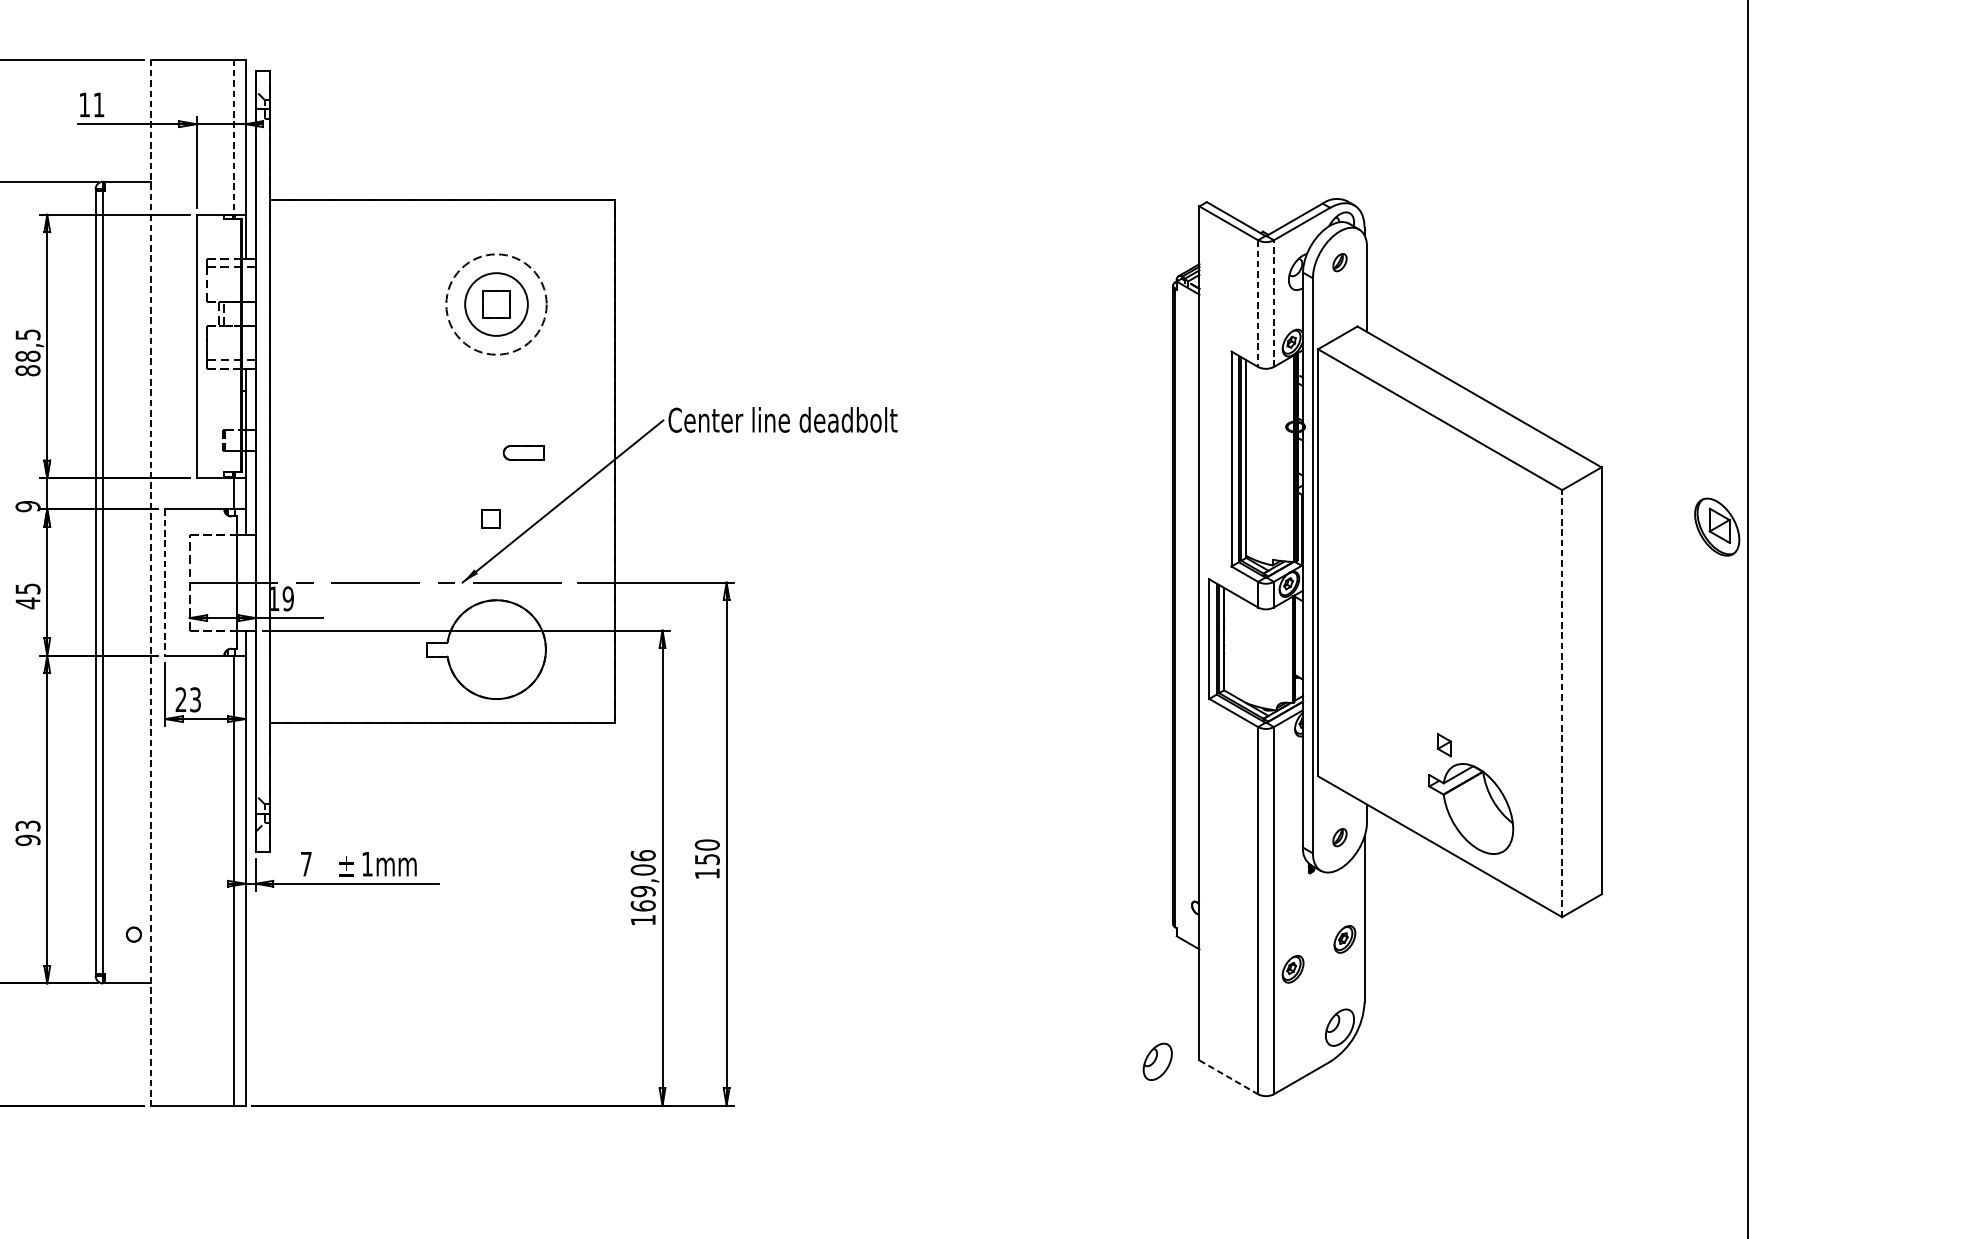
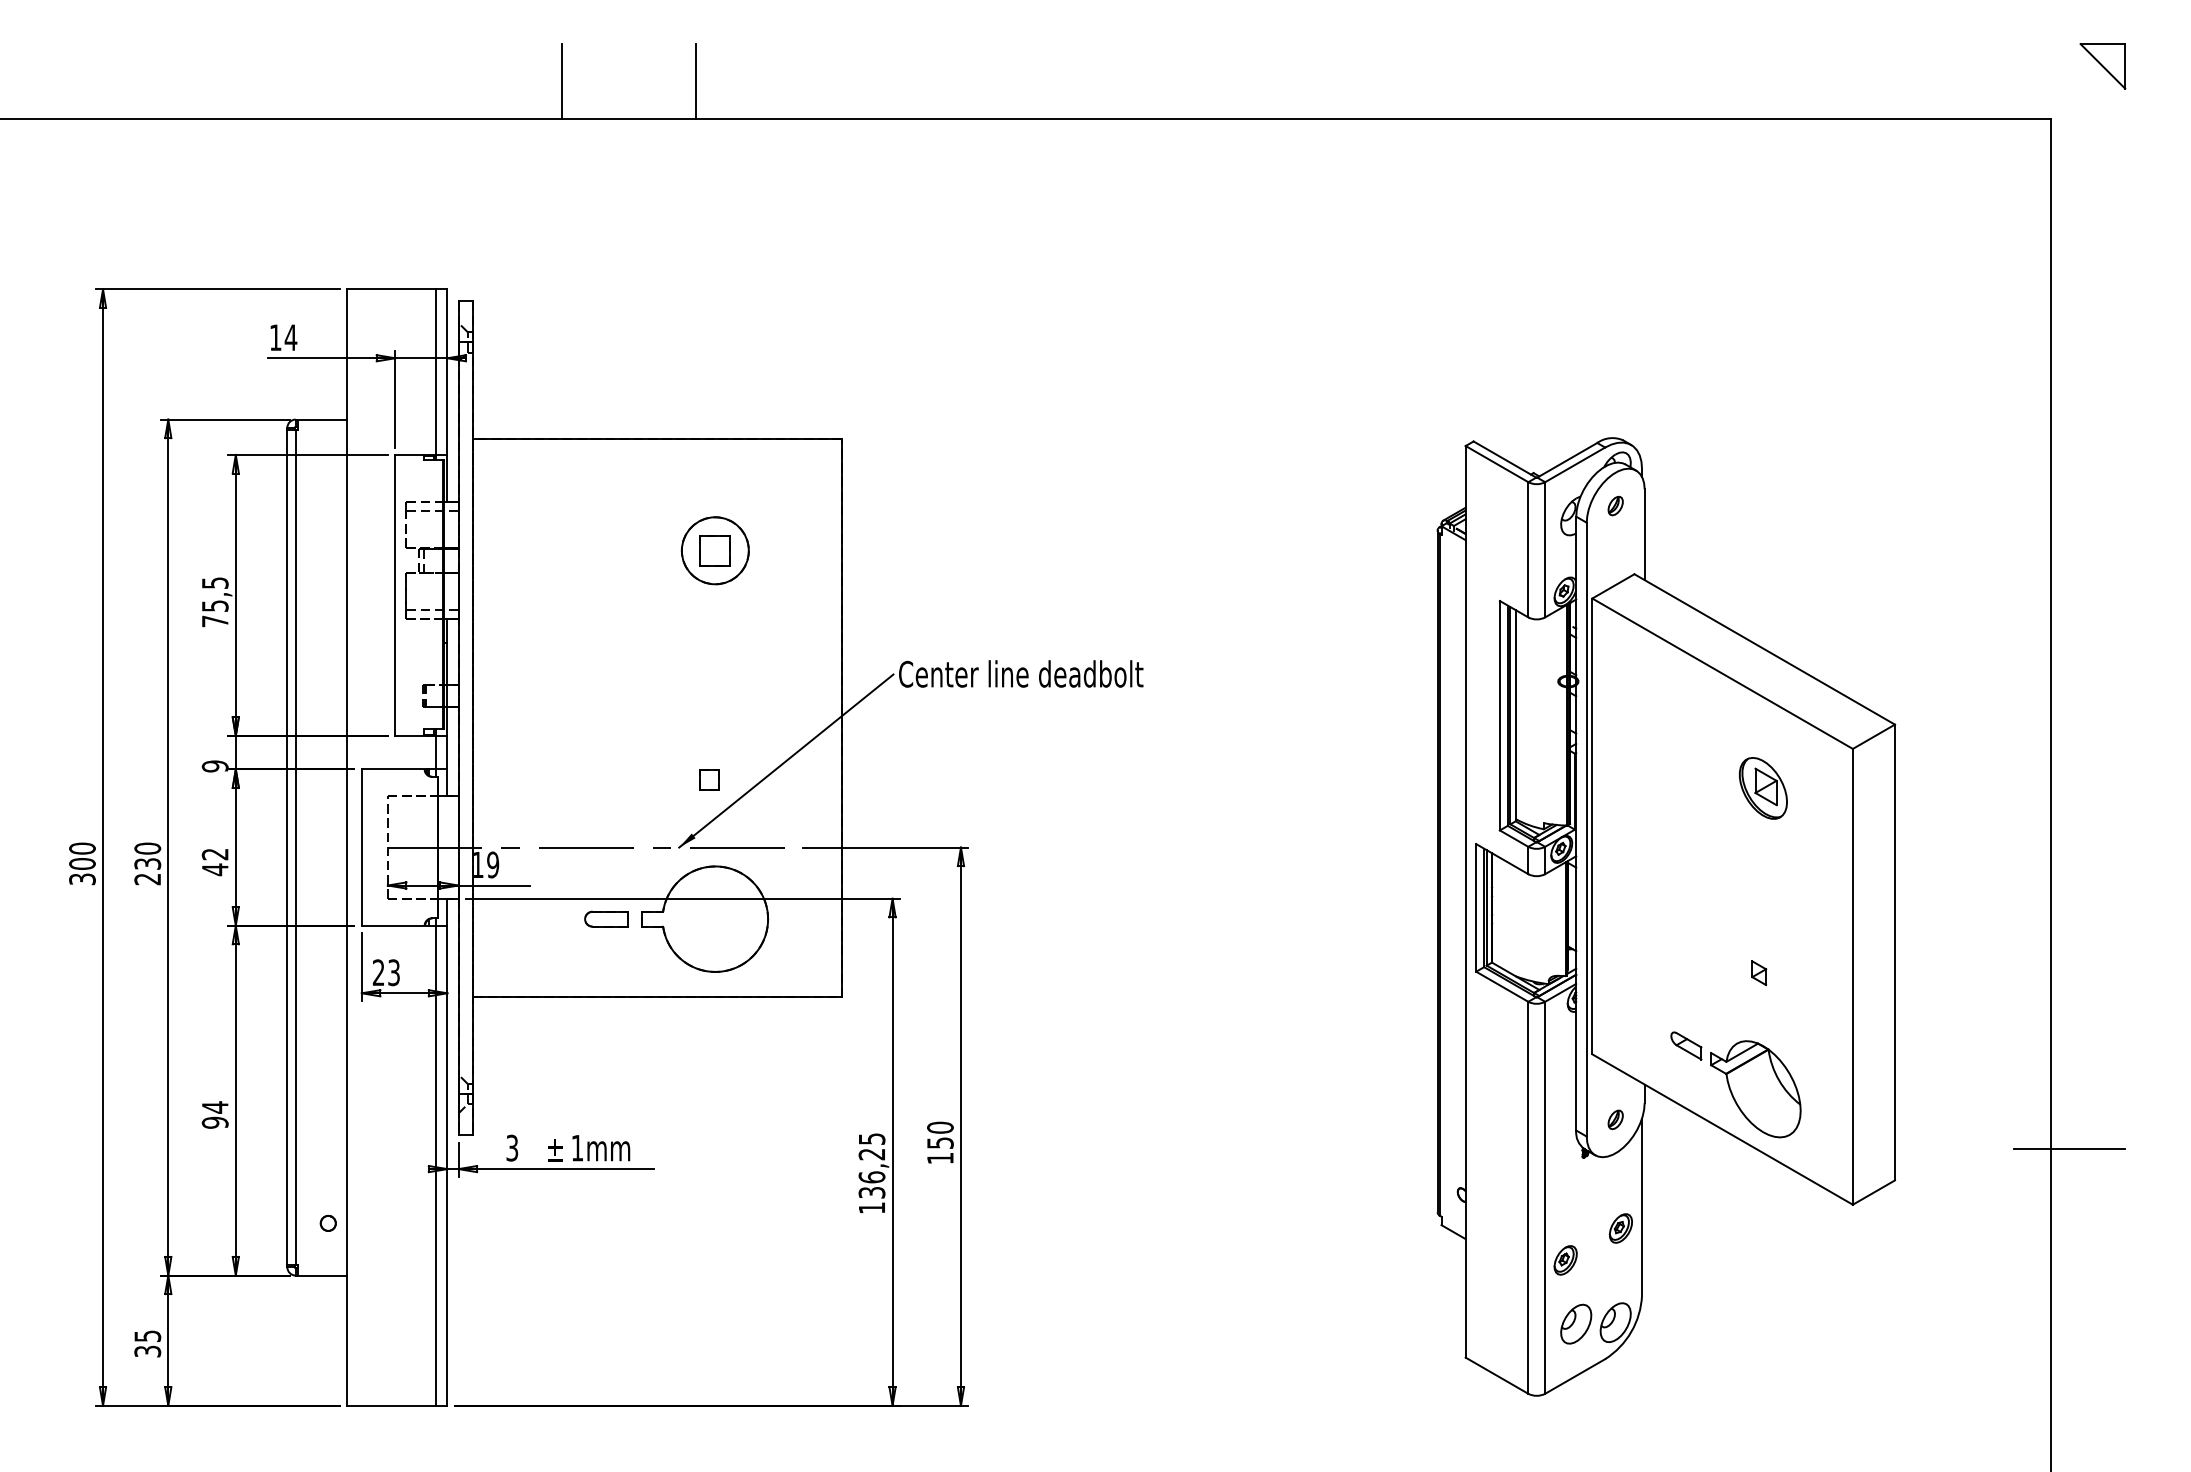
text: (98, 104) -> (290, 337), 11 -> 14
line: (234, 137) -> (435, 372), dashed -> solid
line: (1258, 303) -> (1528, 549), dashed -> solid
line: (1274, 303) -> (1545, 549), dashed -> solid
circle: (495, 304) -> (714, 550), size x0.62
text: (27, 363) -> (214, 613), 88,5 -> 75,5
part: (523, 452) -> (606, 918), moved
part: (1717, 527) -> (1763, 788), moved
line: (150, 583) -> (346, 848), dashed -> solid
line: (165, 583) -> (361, 848), dashed -> solid
text: (27, 589) -> (214, 854), 45 -> 42
line: (1561, 703) -> (1852, 976), dashed -> solid
part: (1444, 745) -> (1759, 973), moved
part: (1406, 767) -> (1686, 1045), added
text: (27, 826) -> (214, 1107), 93 -> 94
text: (306, 863) -> (512, 1147), 7 -> 3
line: (1765, 865) -> (2069, 1149), added
text: (642, 880) -> (871, 1165), 169,06 -> 136,25
part: (1158, 1061) -> (1576, 1323), moved
line: (1229, 1077) -> (1497, 1375), dashed -> solid

